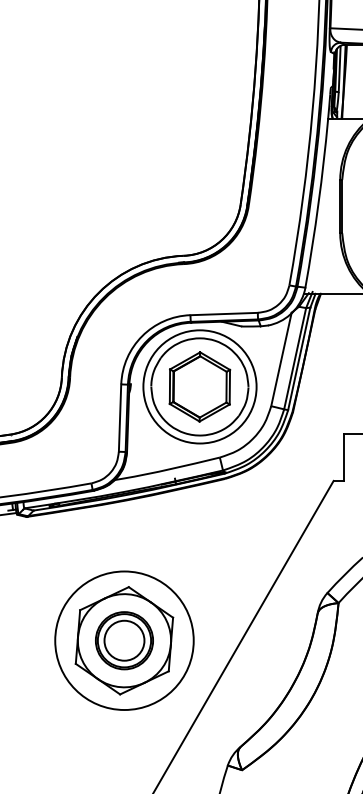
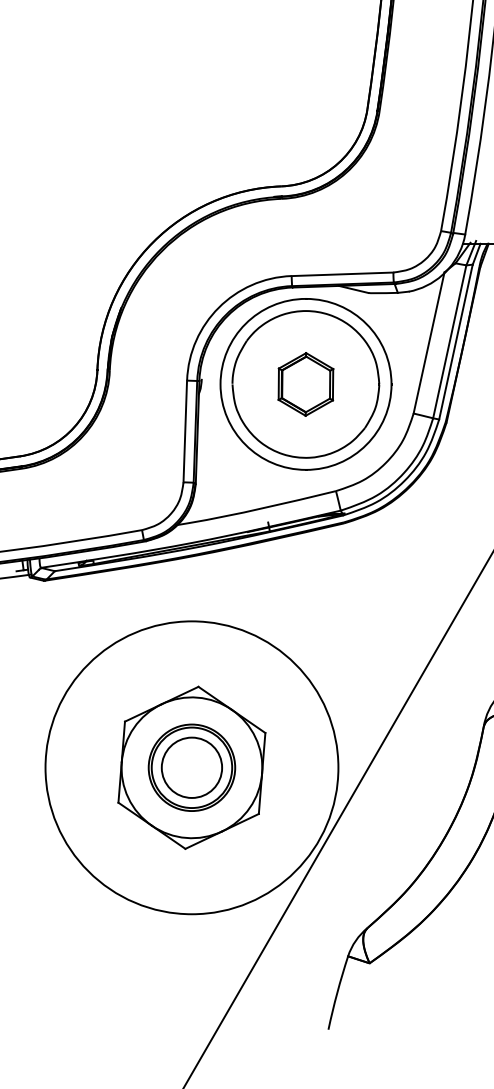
part: (199, 386) -> (305, 383), size x0.6
circle: (124, 640) -> (191, 767), size x1.4

